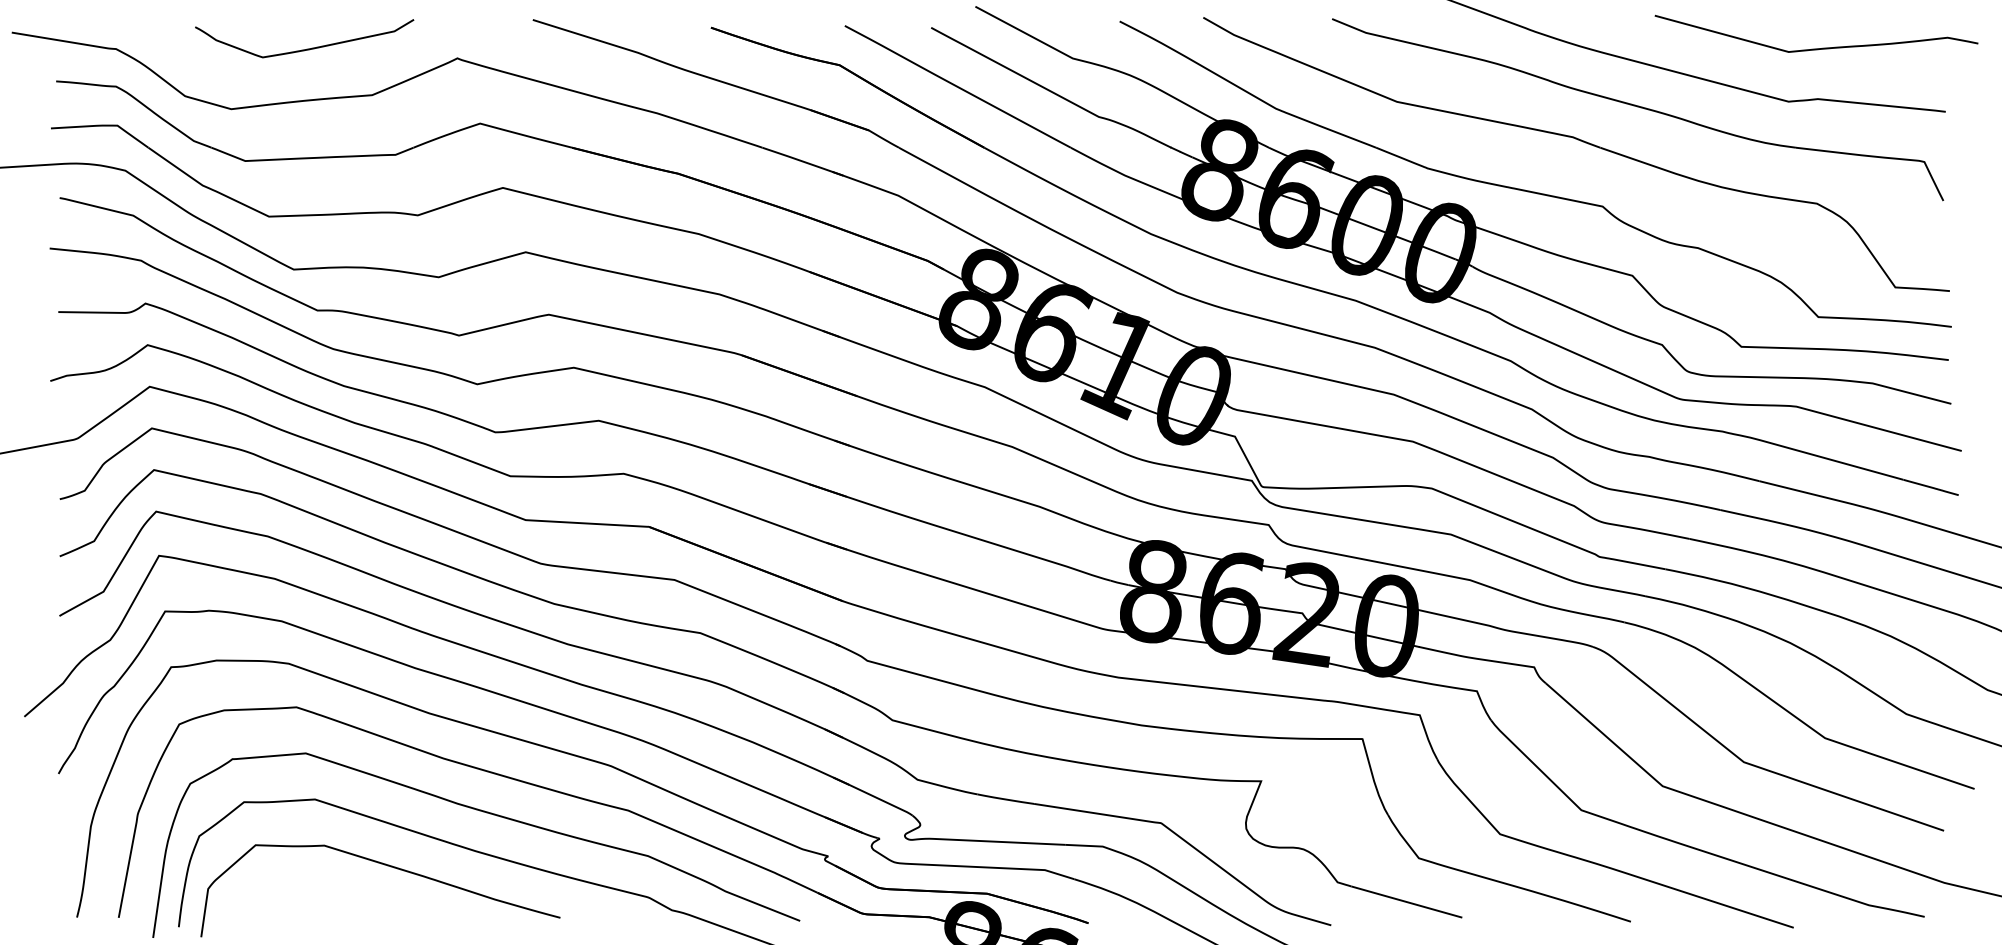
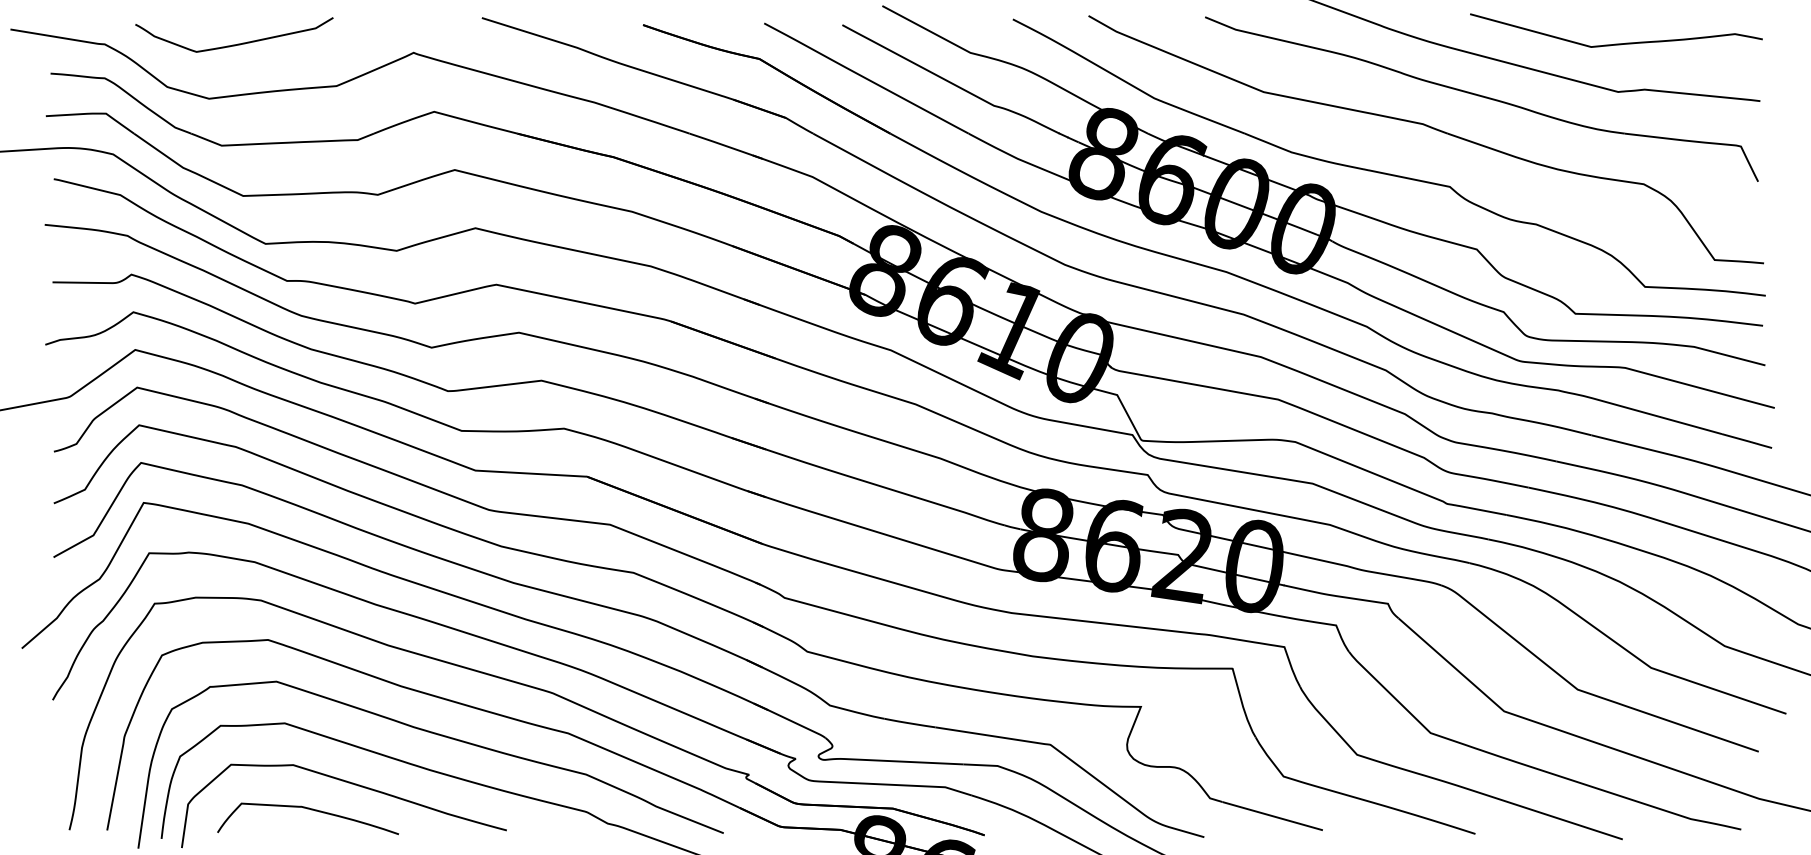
curve: (308, 48) -> (237, 43), moved
curve: (1816, 48) -> (1616, 43), moved
curve: (344, 895) -> (311, 810), added

